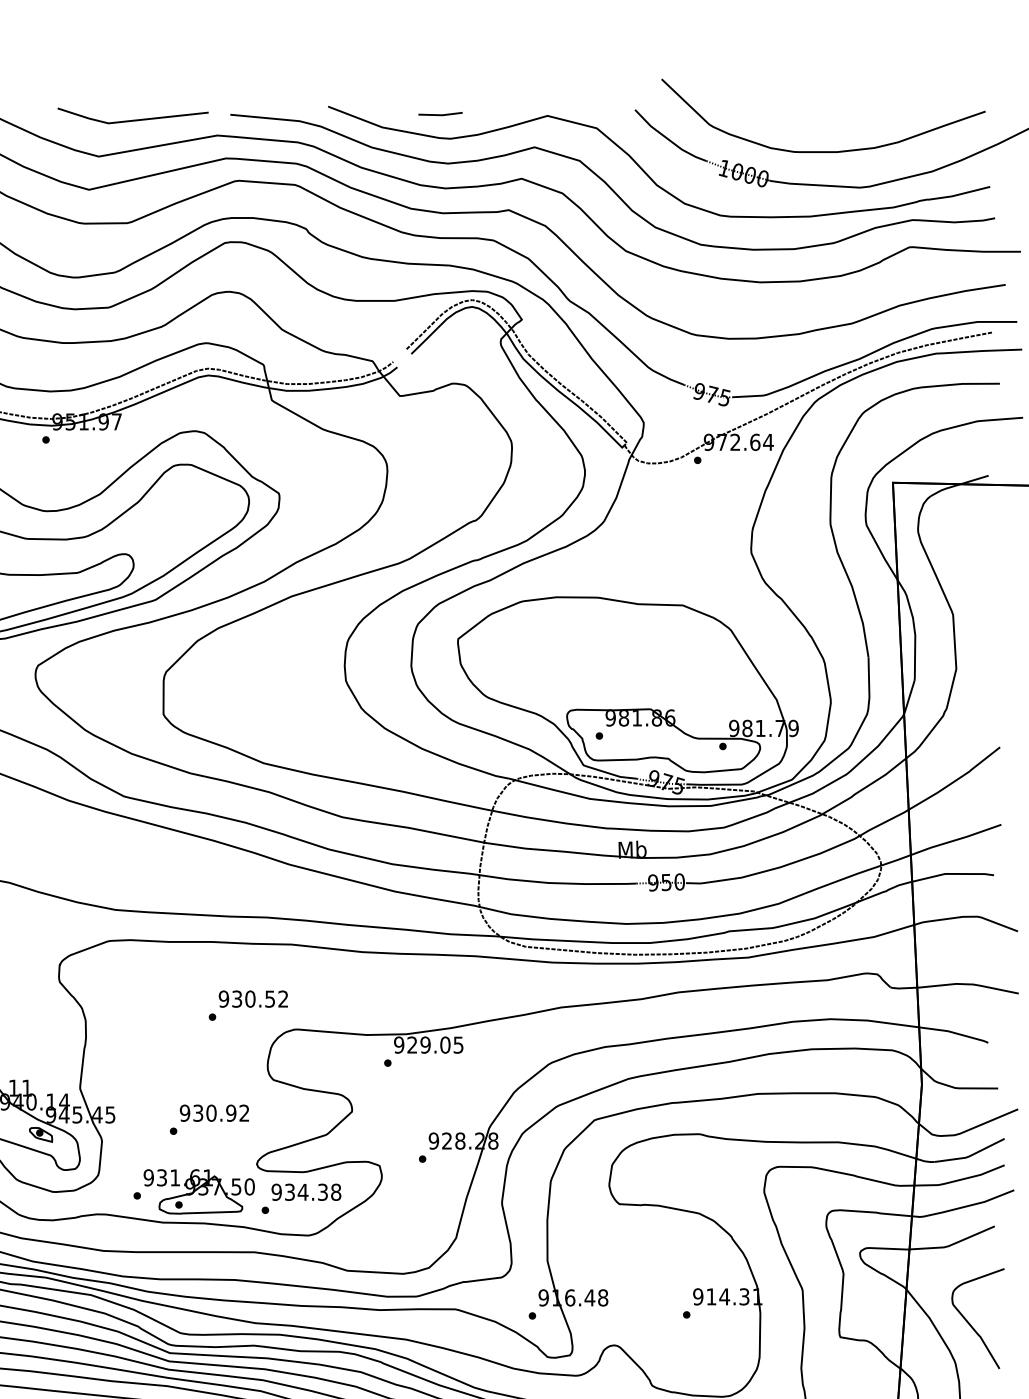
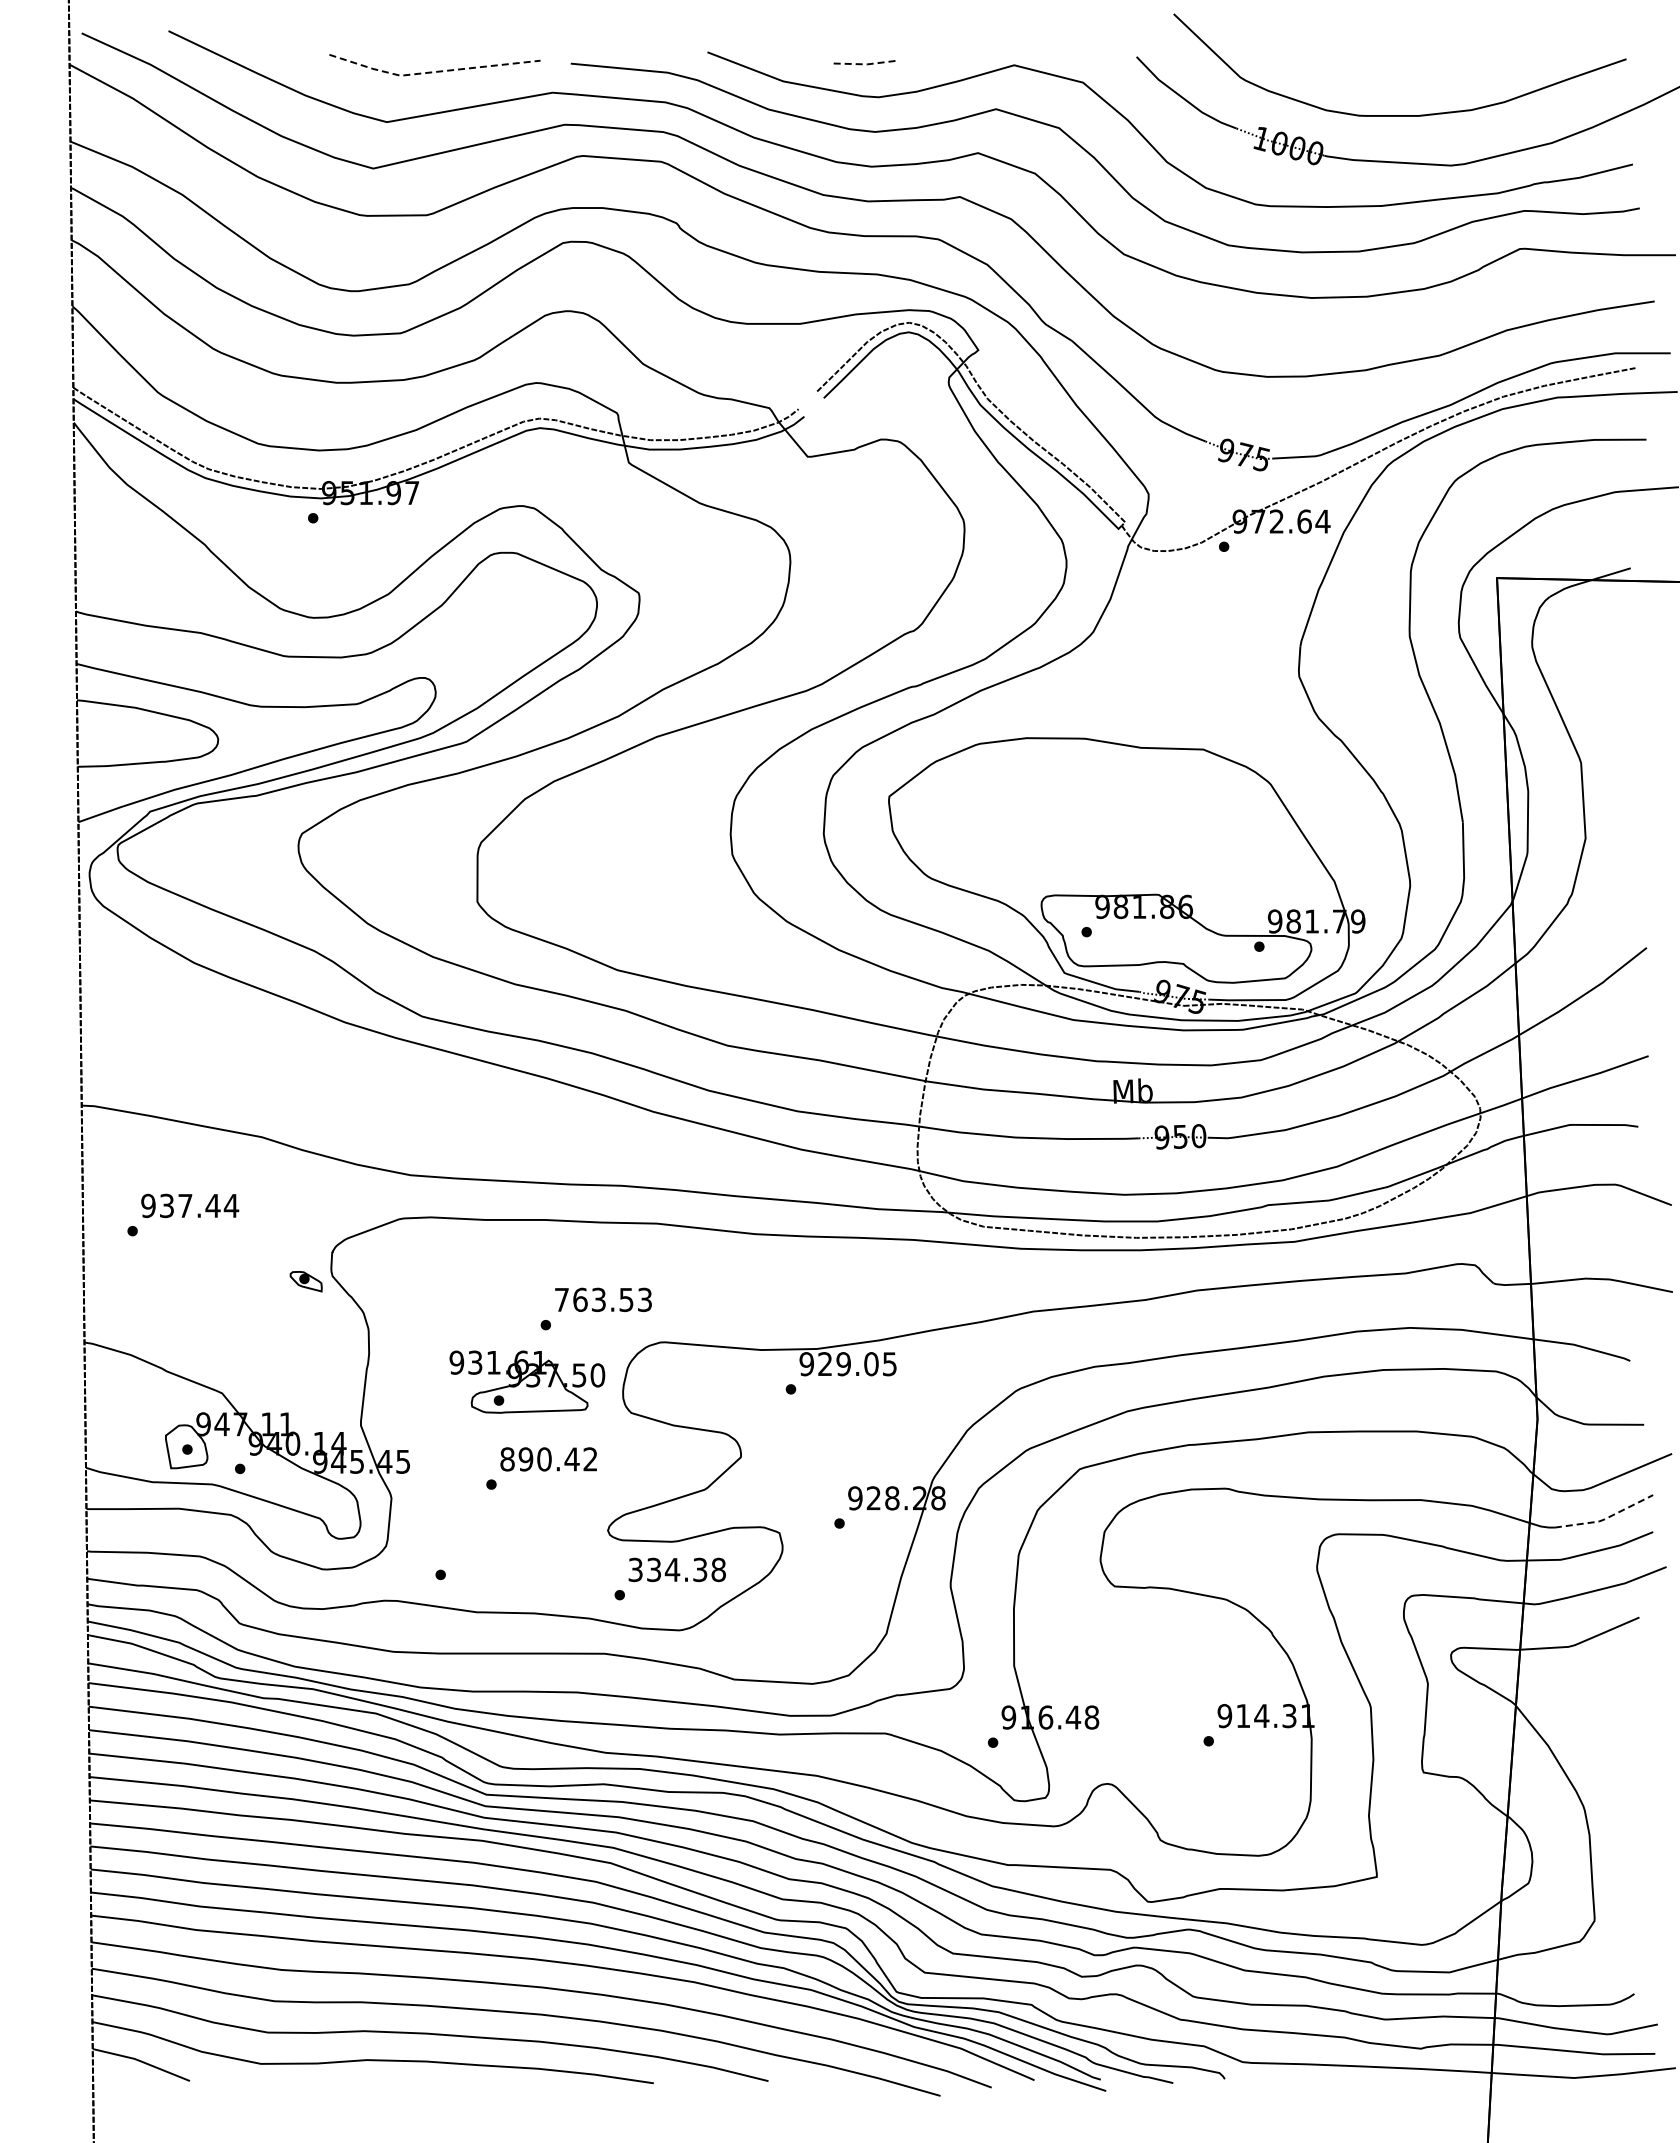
line: (441, 115) -> (865, 64), solid -> dashed
line: (131, 121) -> (432, 72), solid -> dashed
text: (253, 998) -> (602, 1299), 930.52 -> 763.53
text: (207, 1113) -> (539, 1459), 930.92 -> 890.42
part: (40, 1134) -> (305, 1281), moved
line: (970, 1156) -> (1605, 1519), solid -> dashed
part: (199, 1191) -> (527, 1381), moved
text: (276, 1192) -> (635, 1569), 934.38 -> 334.38
curve: (971, 1325) -> (1606, 1755), removed

